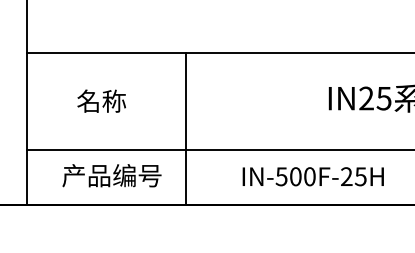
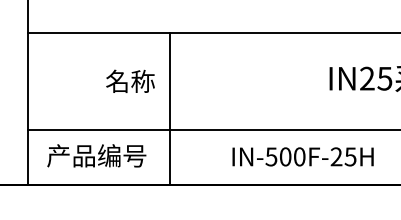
text: (101, 100) -> (130, 80), moved
line: (185, 128) -> (170, 108), moved
text: (111, 175) -> (96, 155), moved
text: (312, 176) -> (302, 156), moved

